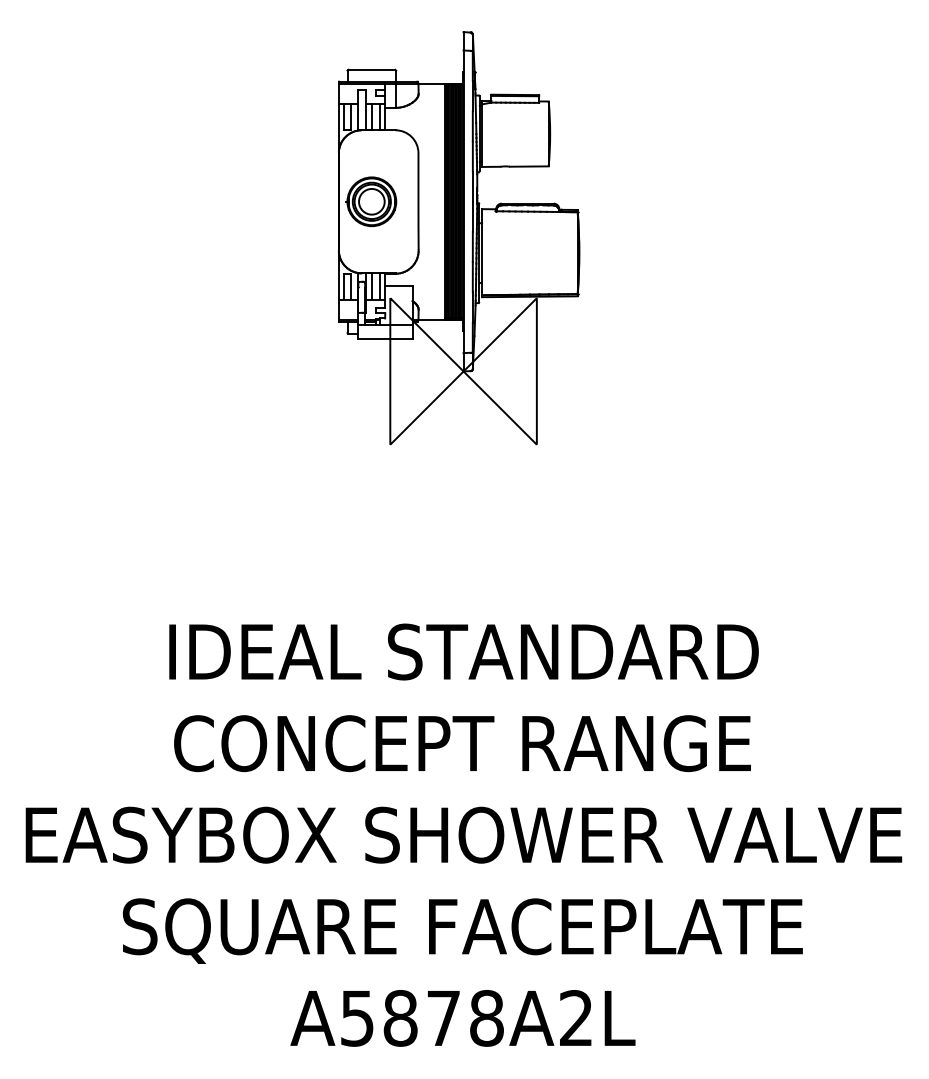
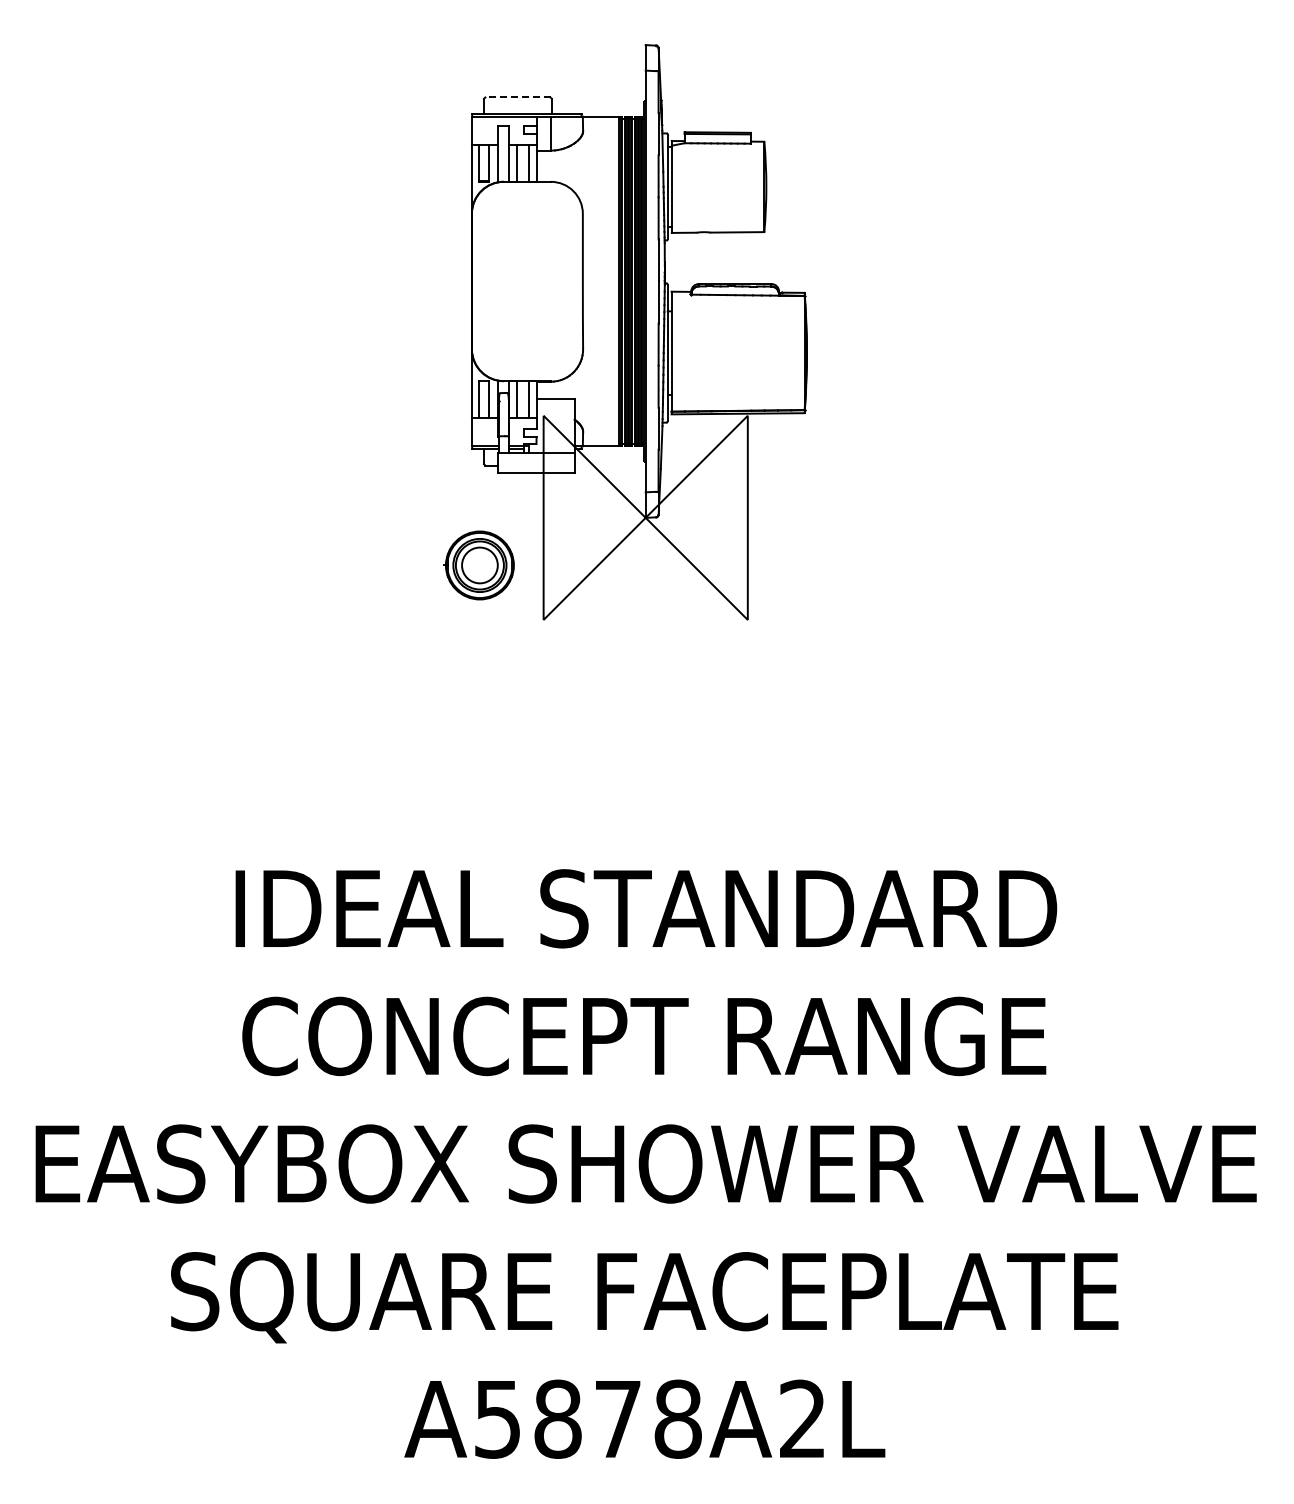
line: (371, 69) -> (517, 97), solid -> dashed
part: (370, 201) -> (478, 565), moved

